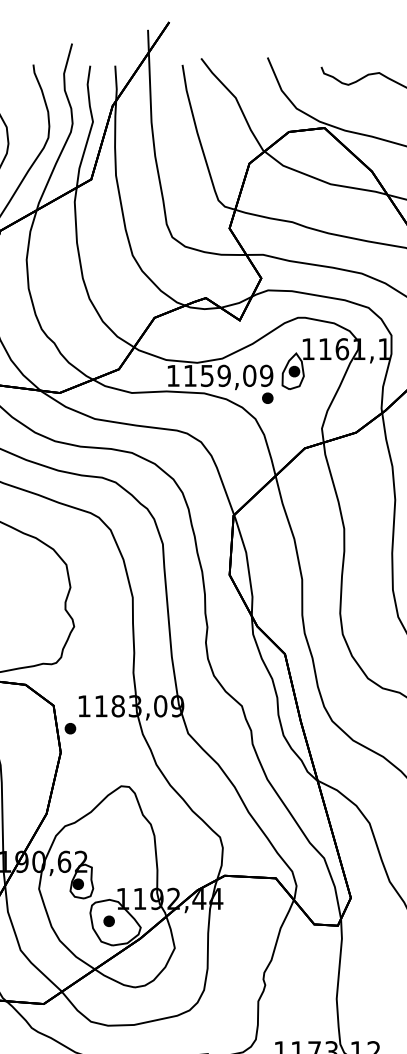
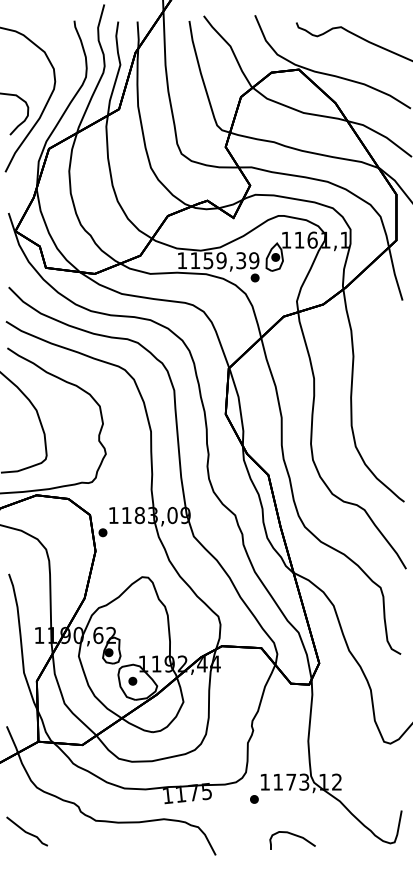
text: (250, 375) -> (241, 260), 1159,09 -> 1159,39

